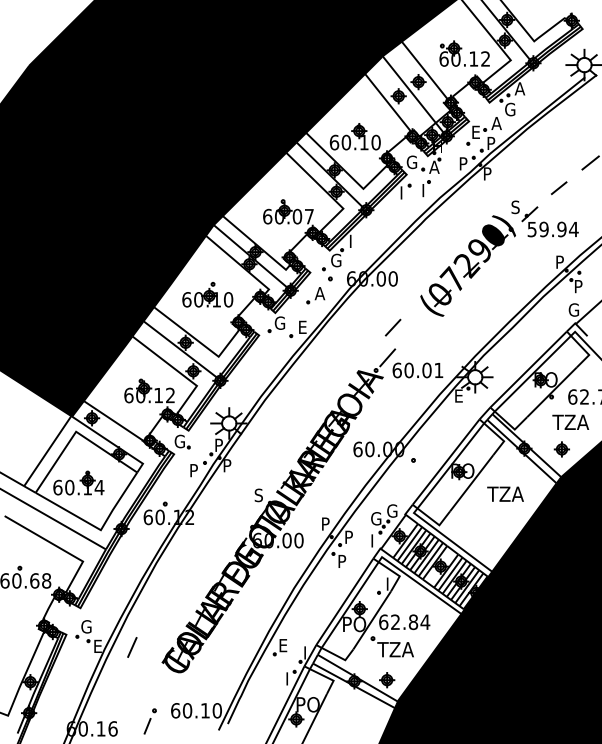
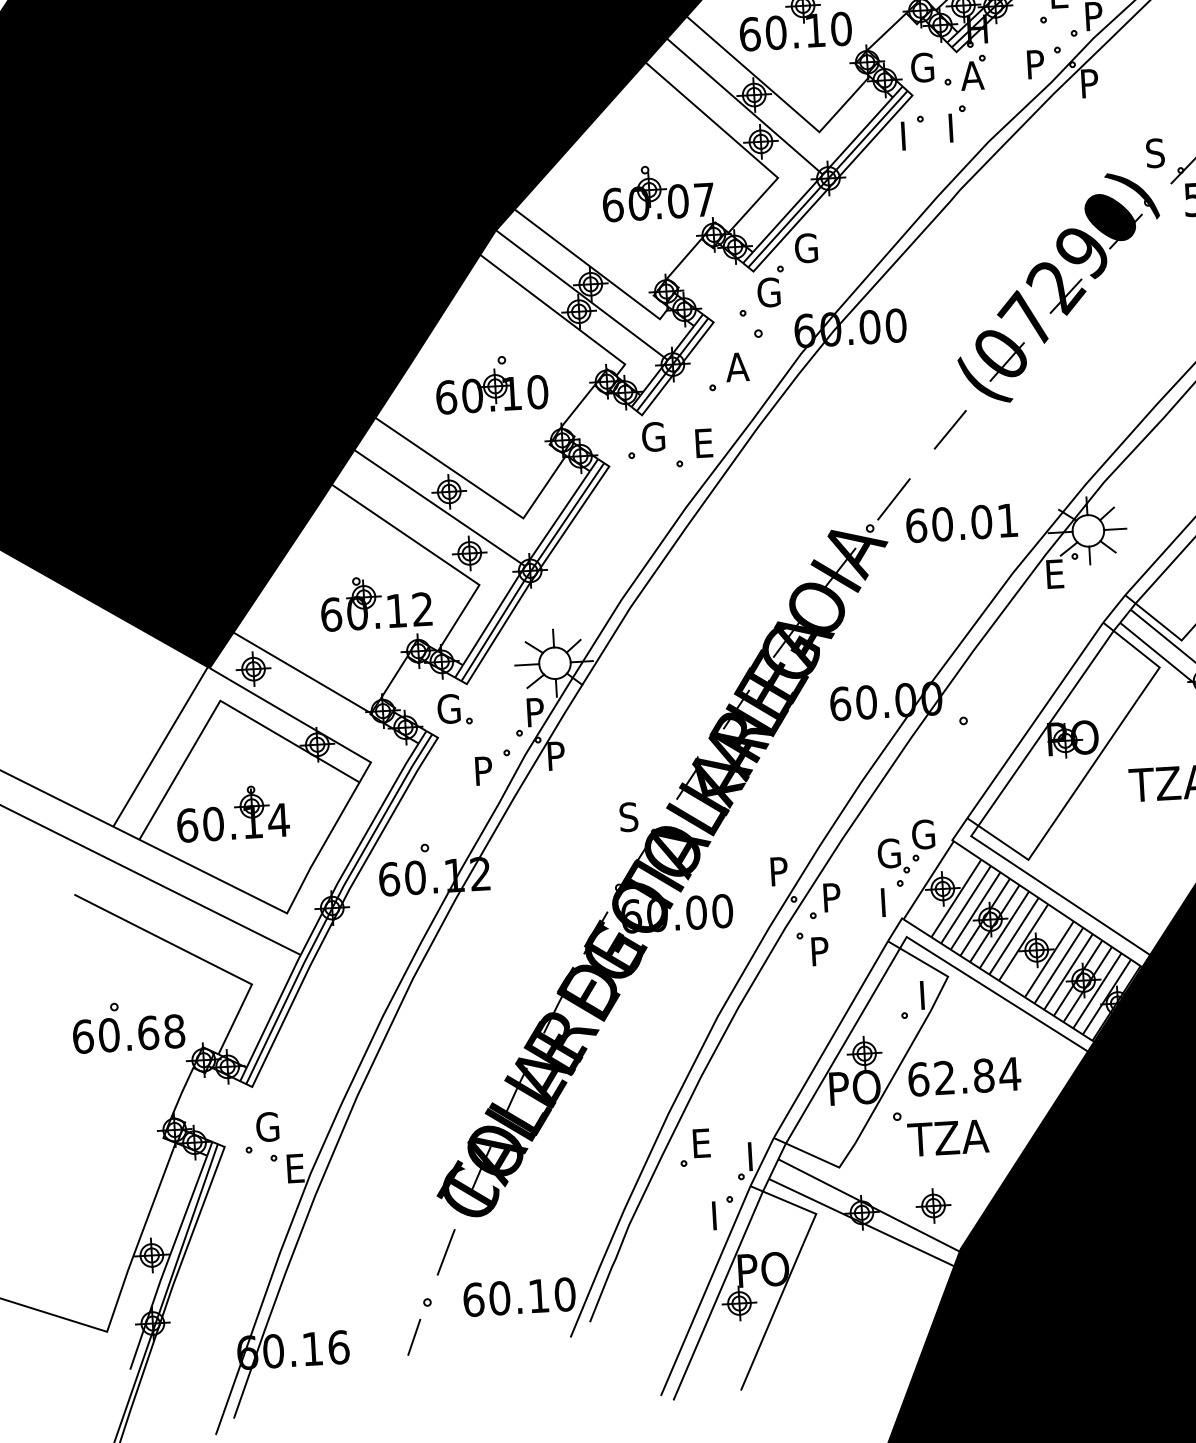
text: (354, 241) -> (806, 248), I -> G
line: (392, 327) -> (948, 429), moved
line: (132, 647) -> (446, 1252), moved

